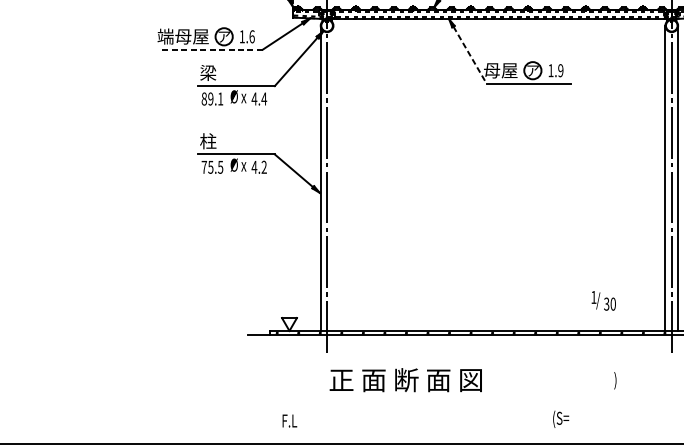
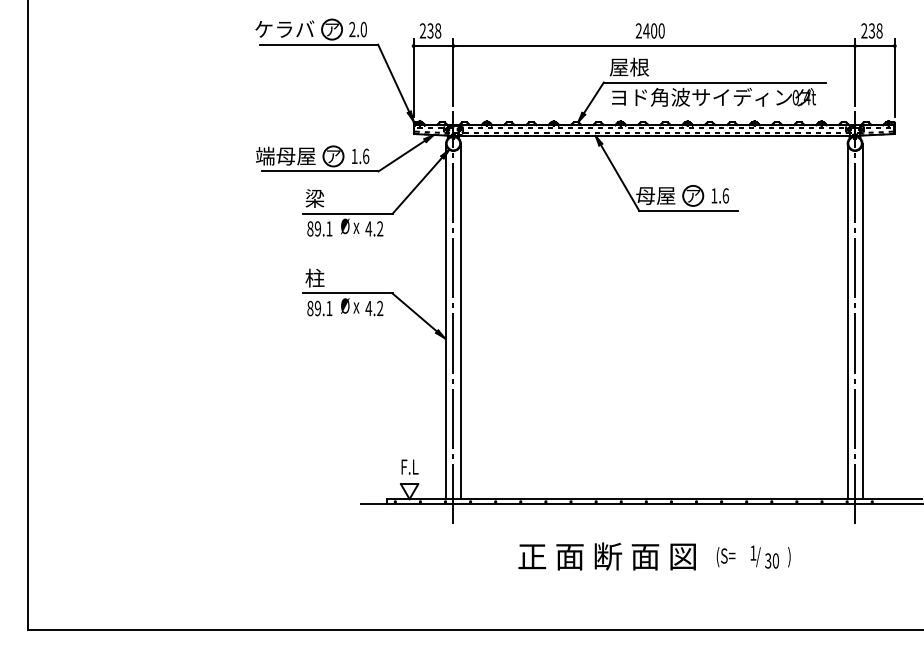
line: (213, 49) -> (320, 171), dashed -> solid
line: (470, 55) -> (620, 178), dashed -> solid
text: (560, 70) -> (725, 195), 1.9 -> 1.6
text: (263, 98) -> (379, 228), 4.4 -> 4.2
text: (212, 167) -> (319, 308), 75.5 -> 89.1
line: (333, 178) -> (460, 321), added
text: (603, 300) -> (764, 556), moved
text: (405, 380) -> (606, 556), moved
text: (560, 419) -> (725, 557), moved
text: (289, 420) -> (409, 466), moved

